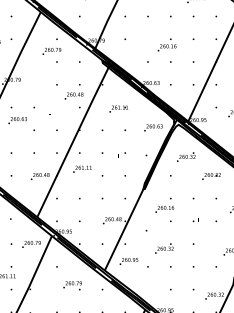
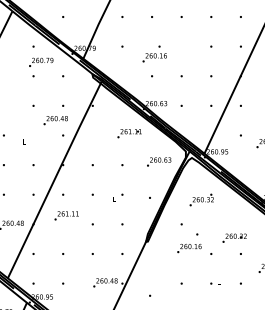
text: (166, 44) -> (153, 53), moved
text: (51, 51) -> (40, 62), moved
text: (118, 108) -> (129, 132), moved
text: (211, 176) -> (234, 238), moved
text: (164, 204) -> (189, 242), moved

